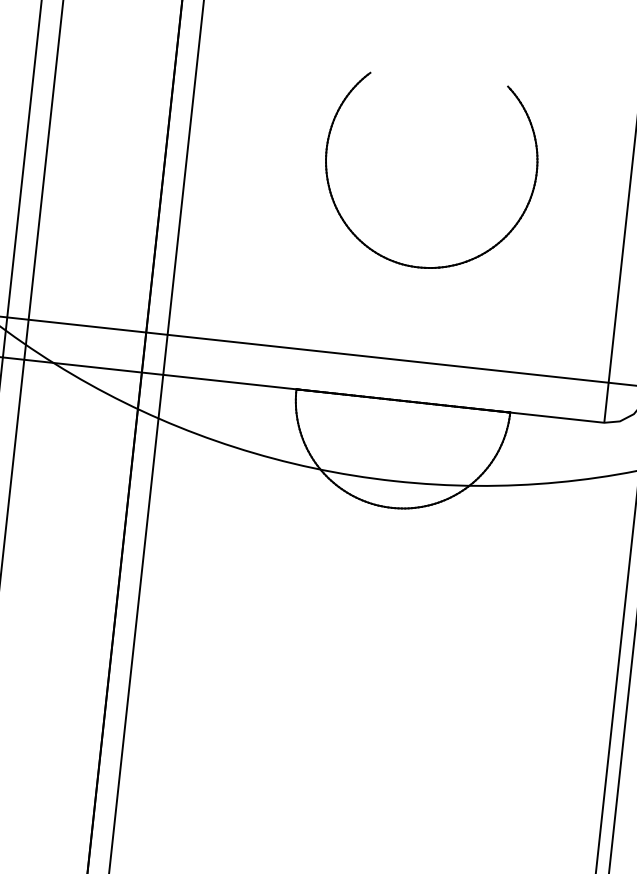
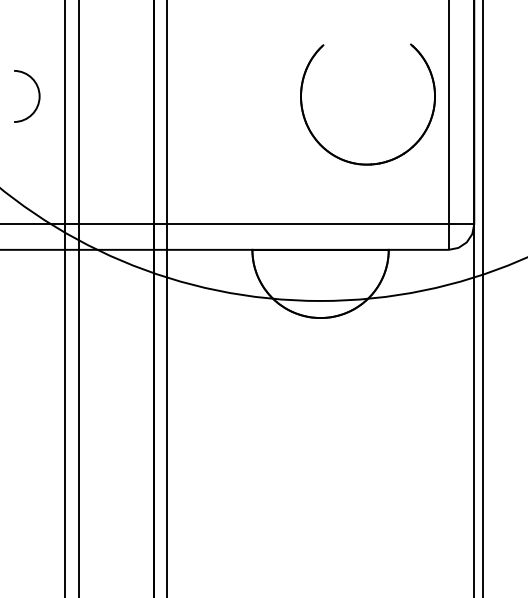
part: (435, 265) -> (377, 162), moved

